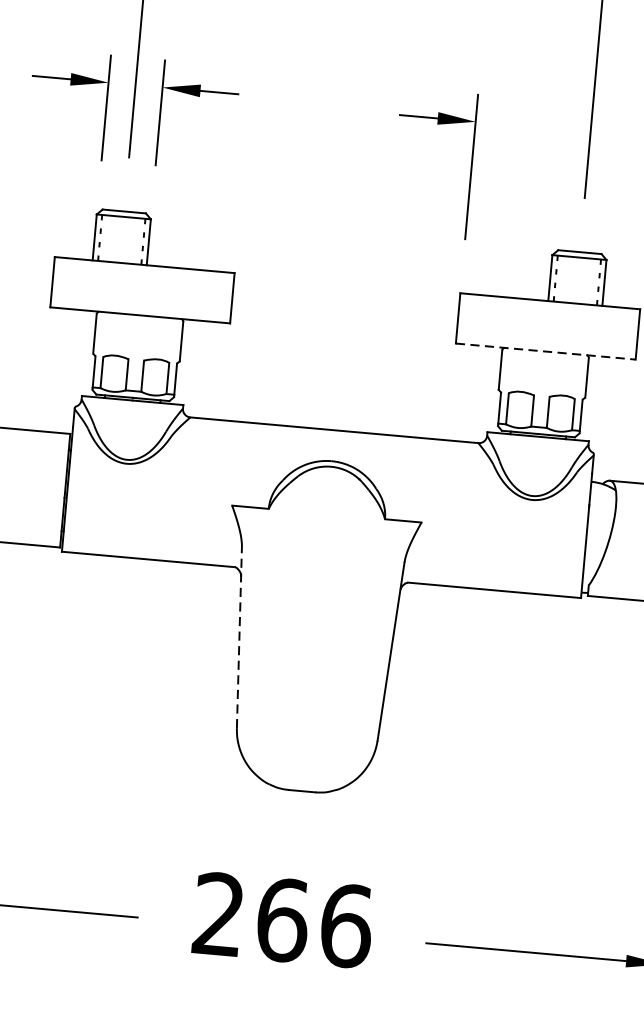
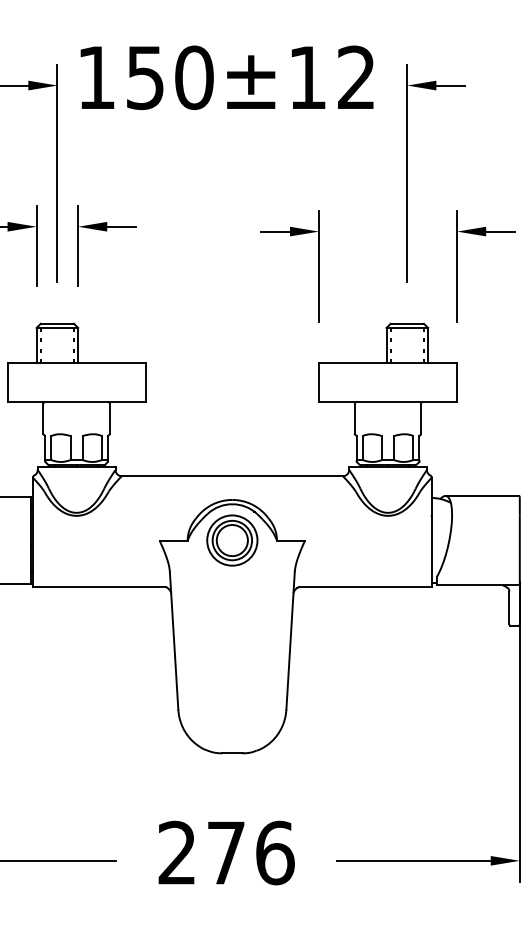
line: (546, 351) -> (388, 401), dashed -> solid
part: (327, 513) -> (232, 540), added
line: (239, 638) -> (174, 641), dashed -> solid
text: (283, 919) -> (226, 852), 266 -> 276

